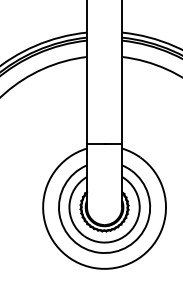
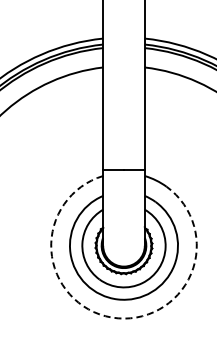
arc: (94, 267) -> (111, 317), solid -> dashed

